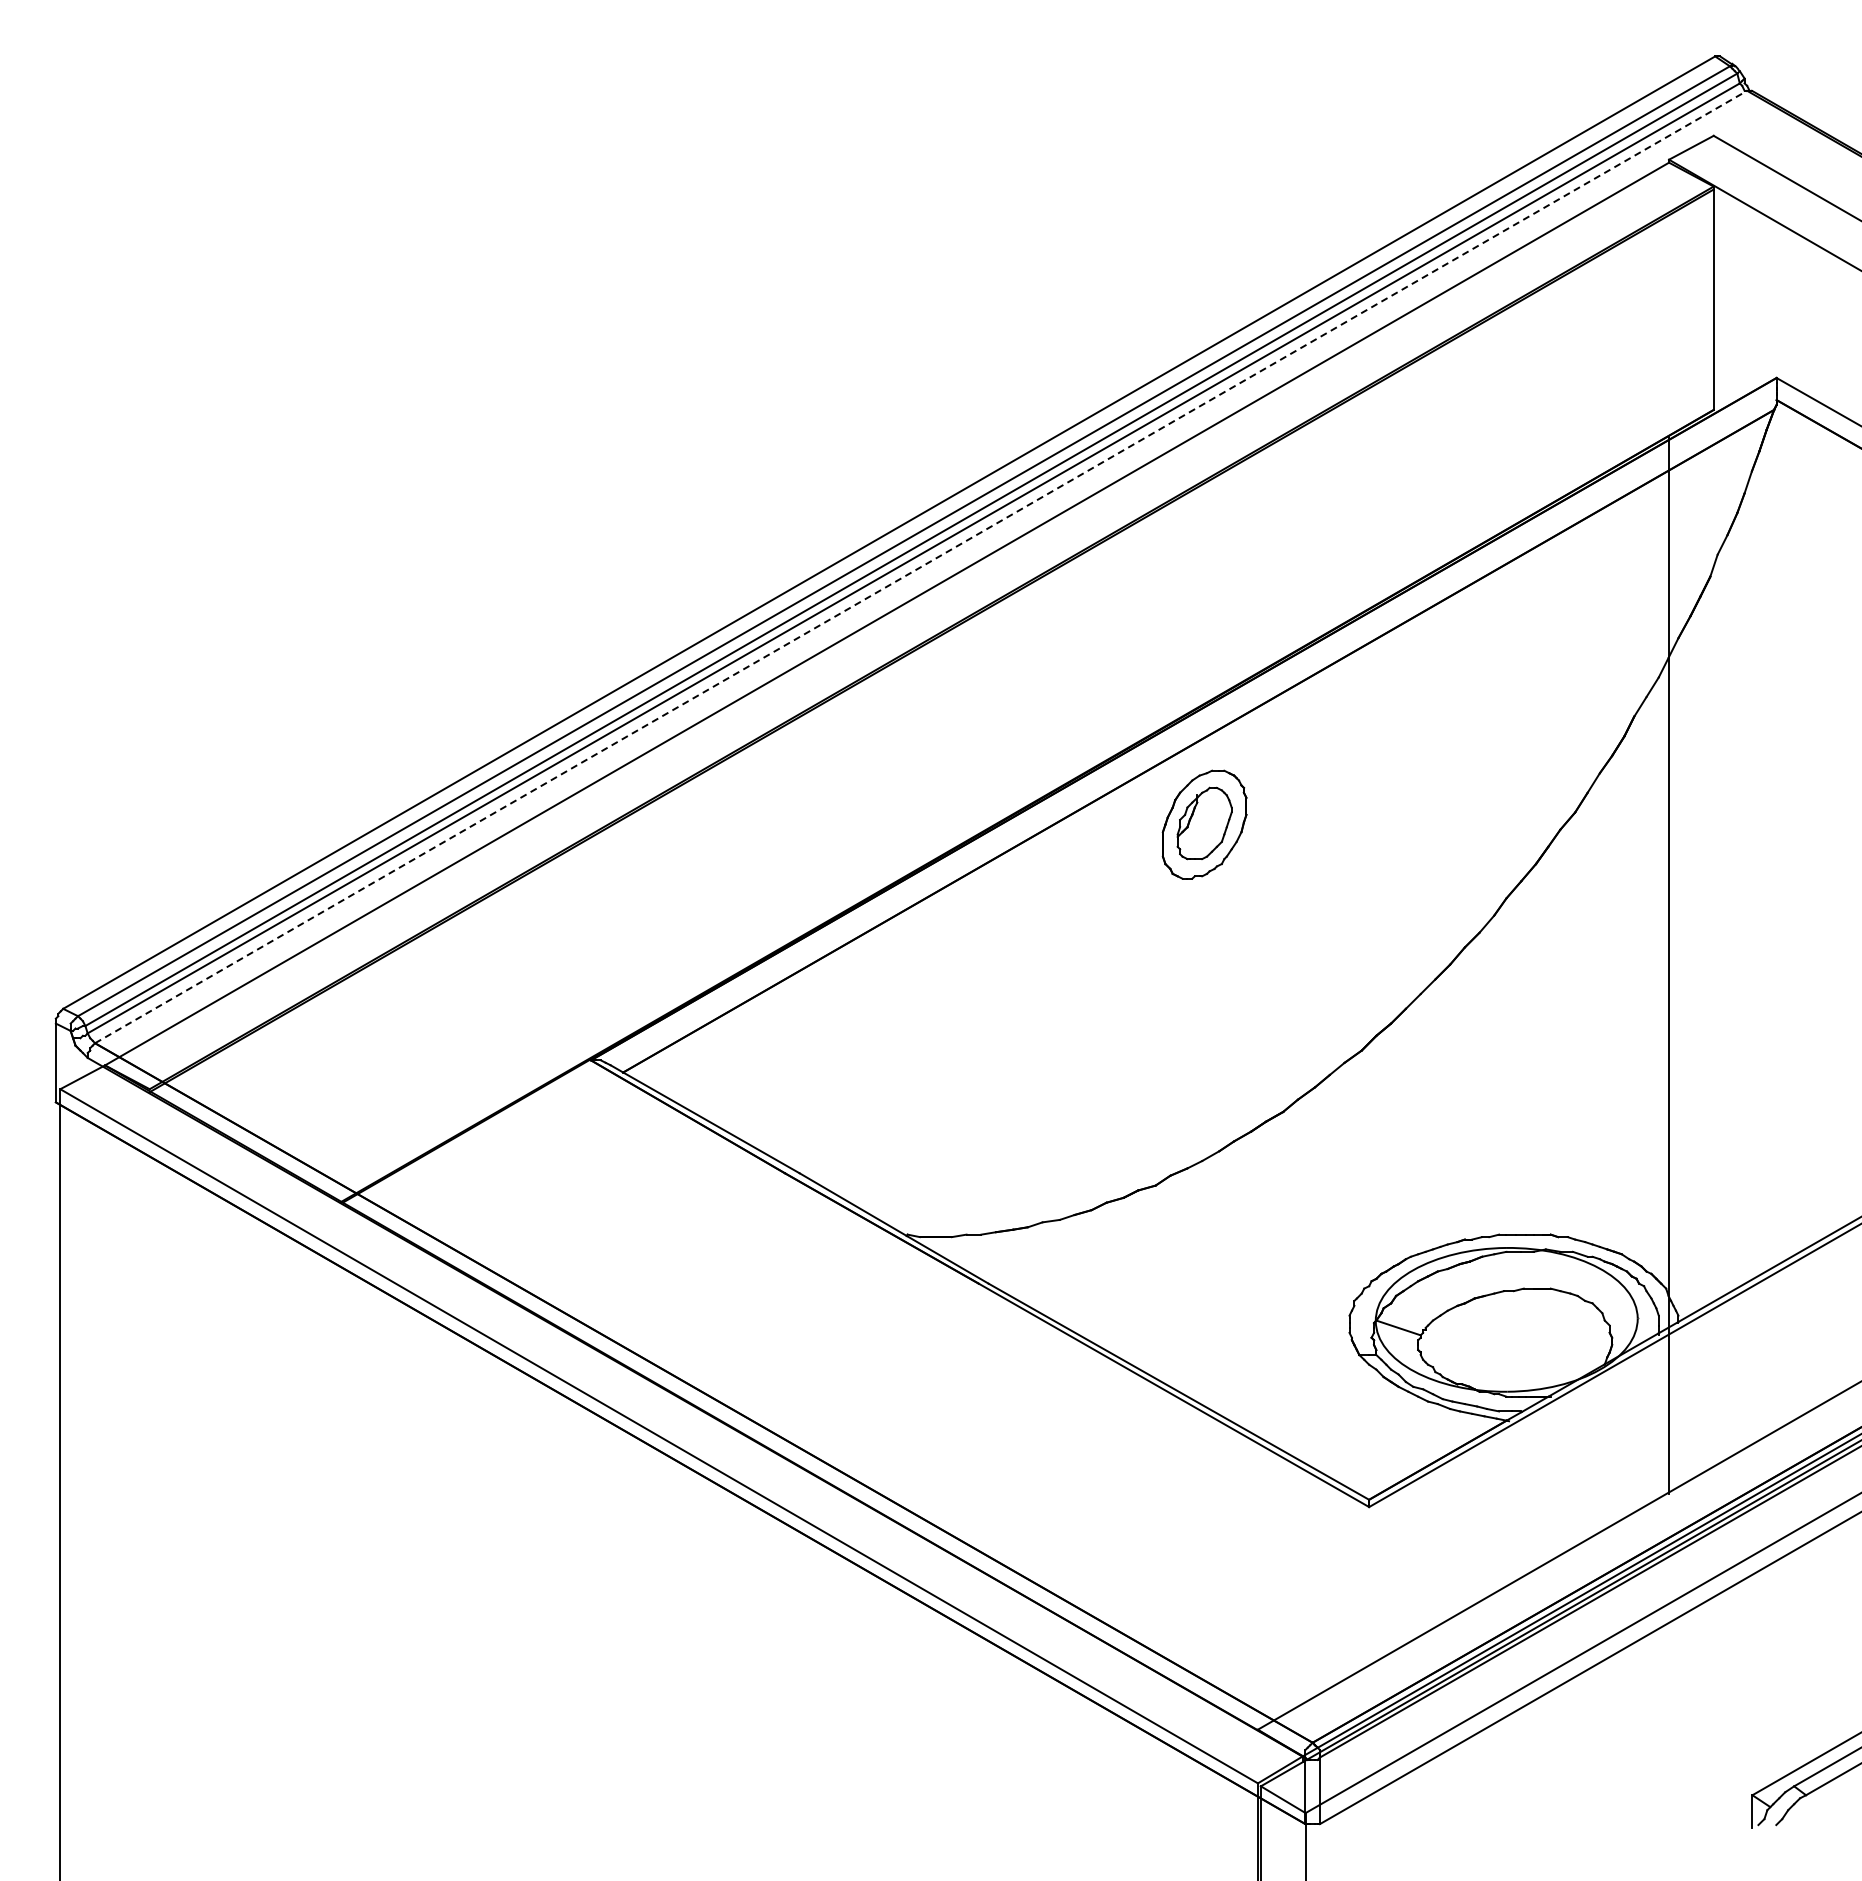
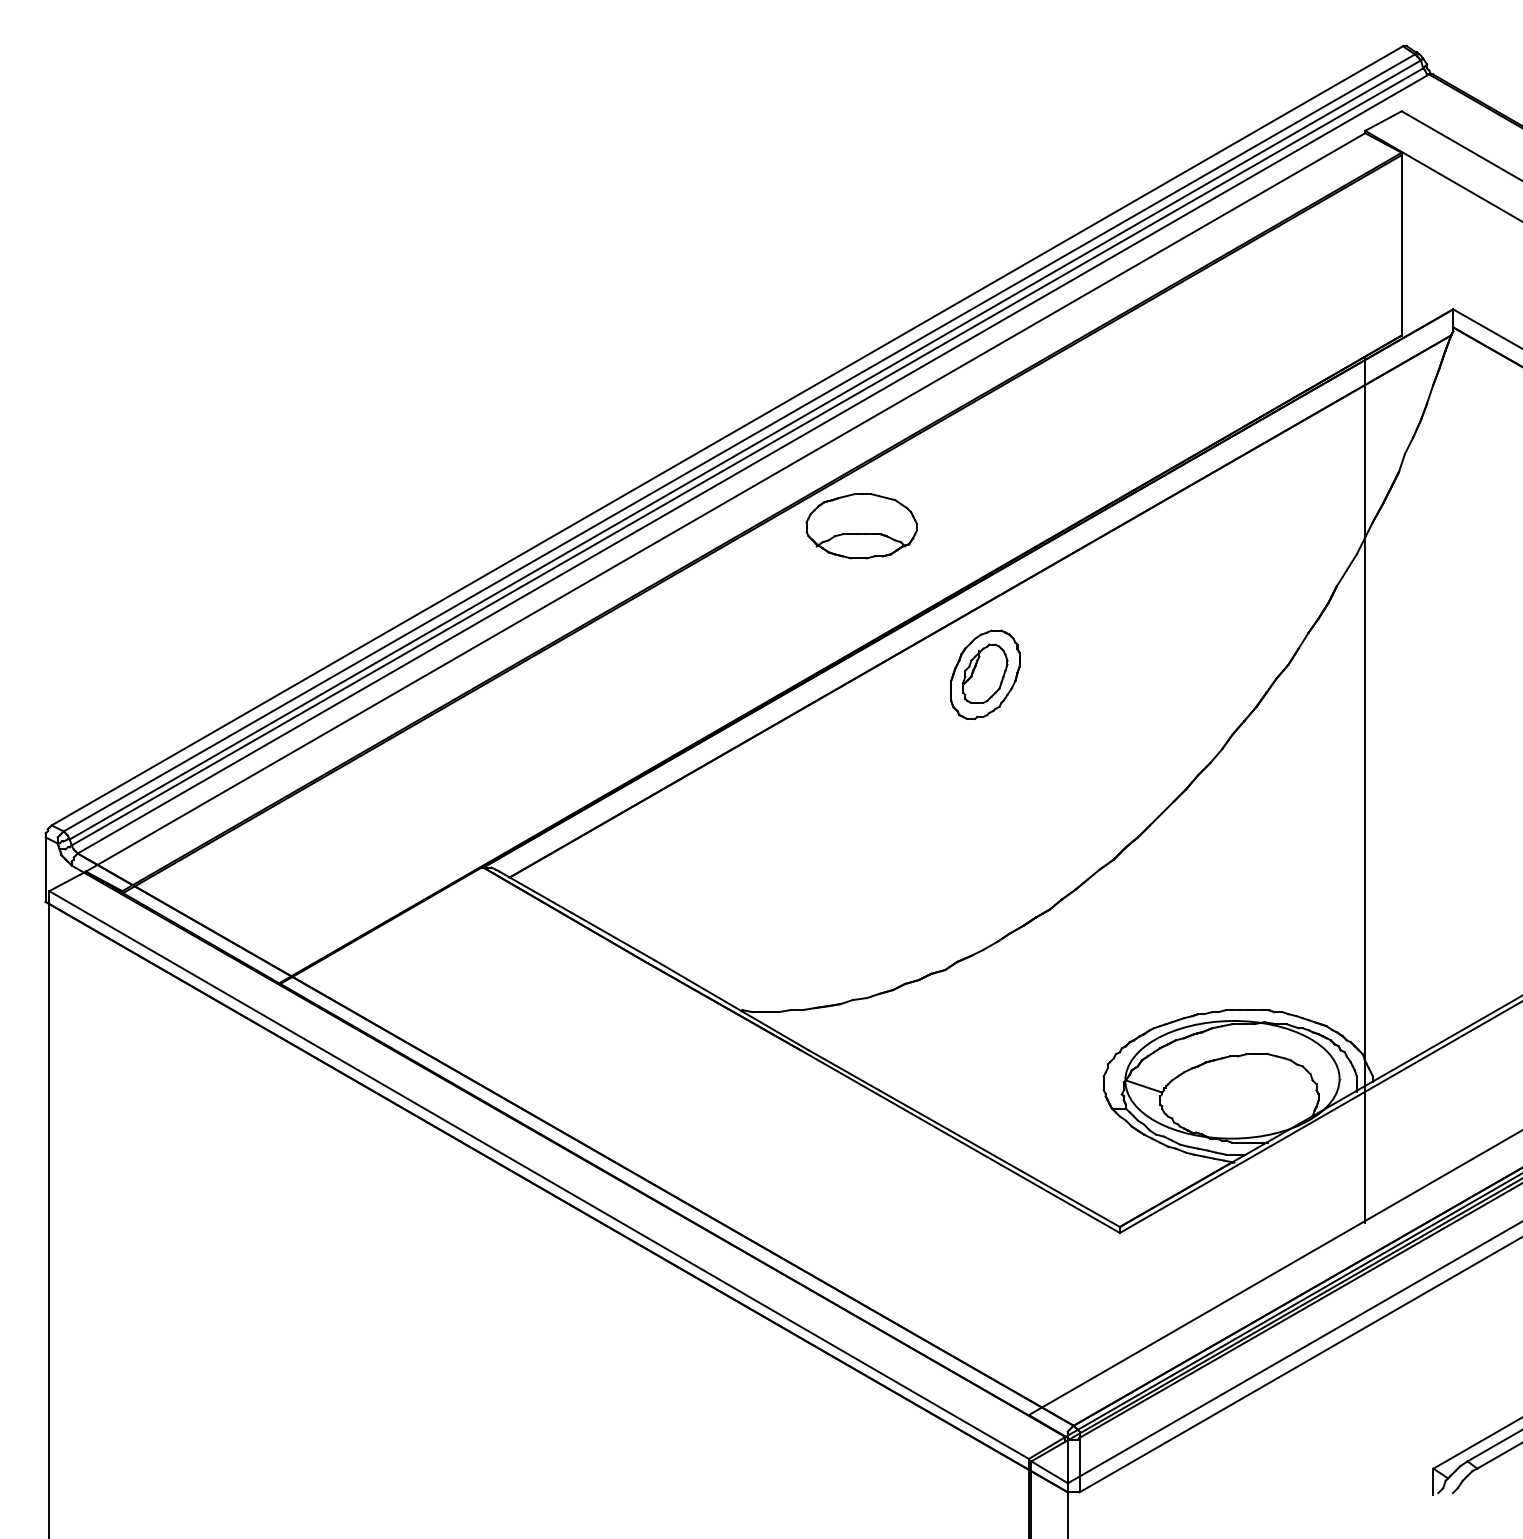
line: (921, 566) -> (753, 463), dashed -> solid
part: (1053, 642) -> (861, 525), added

